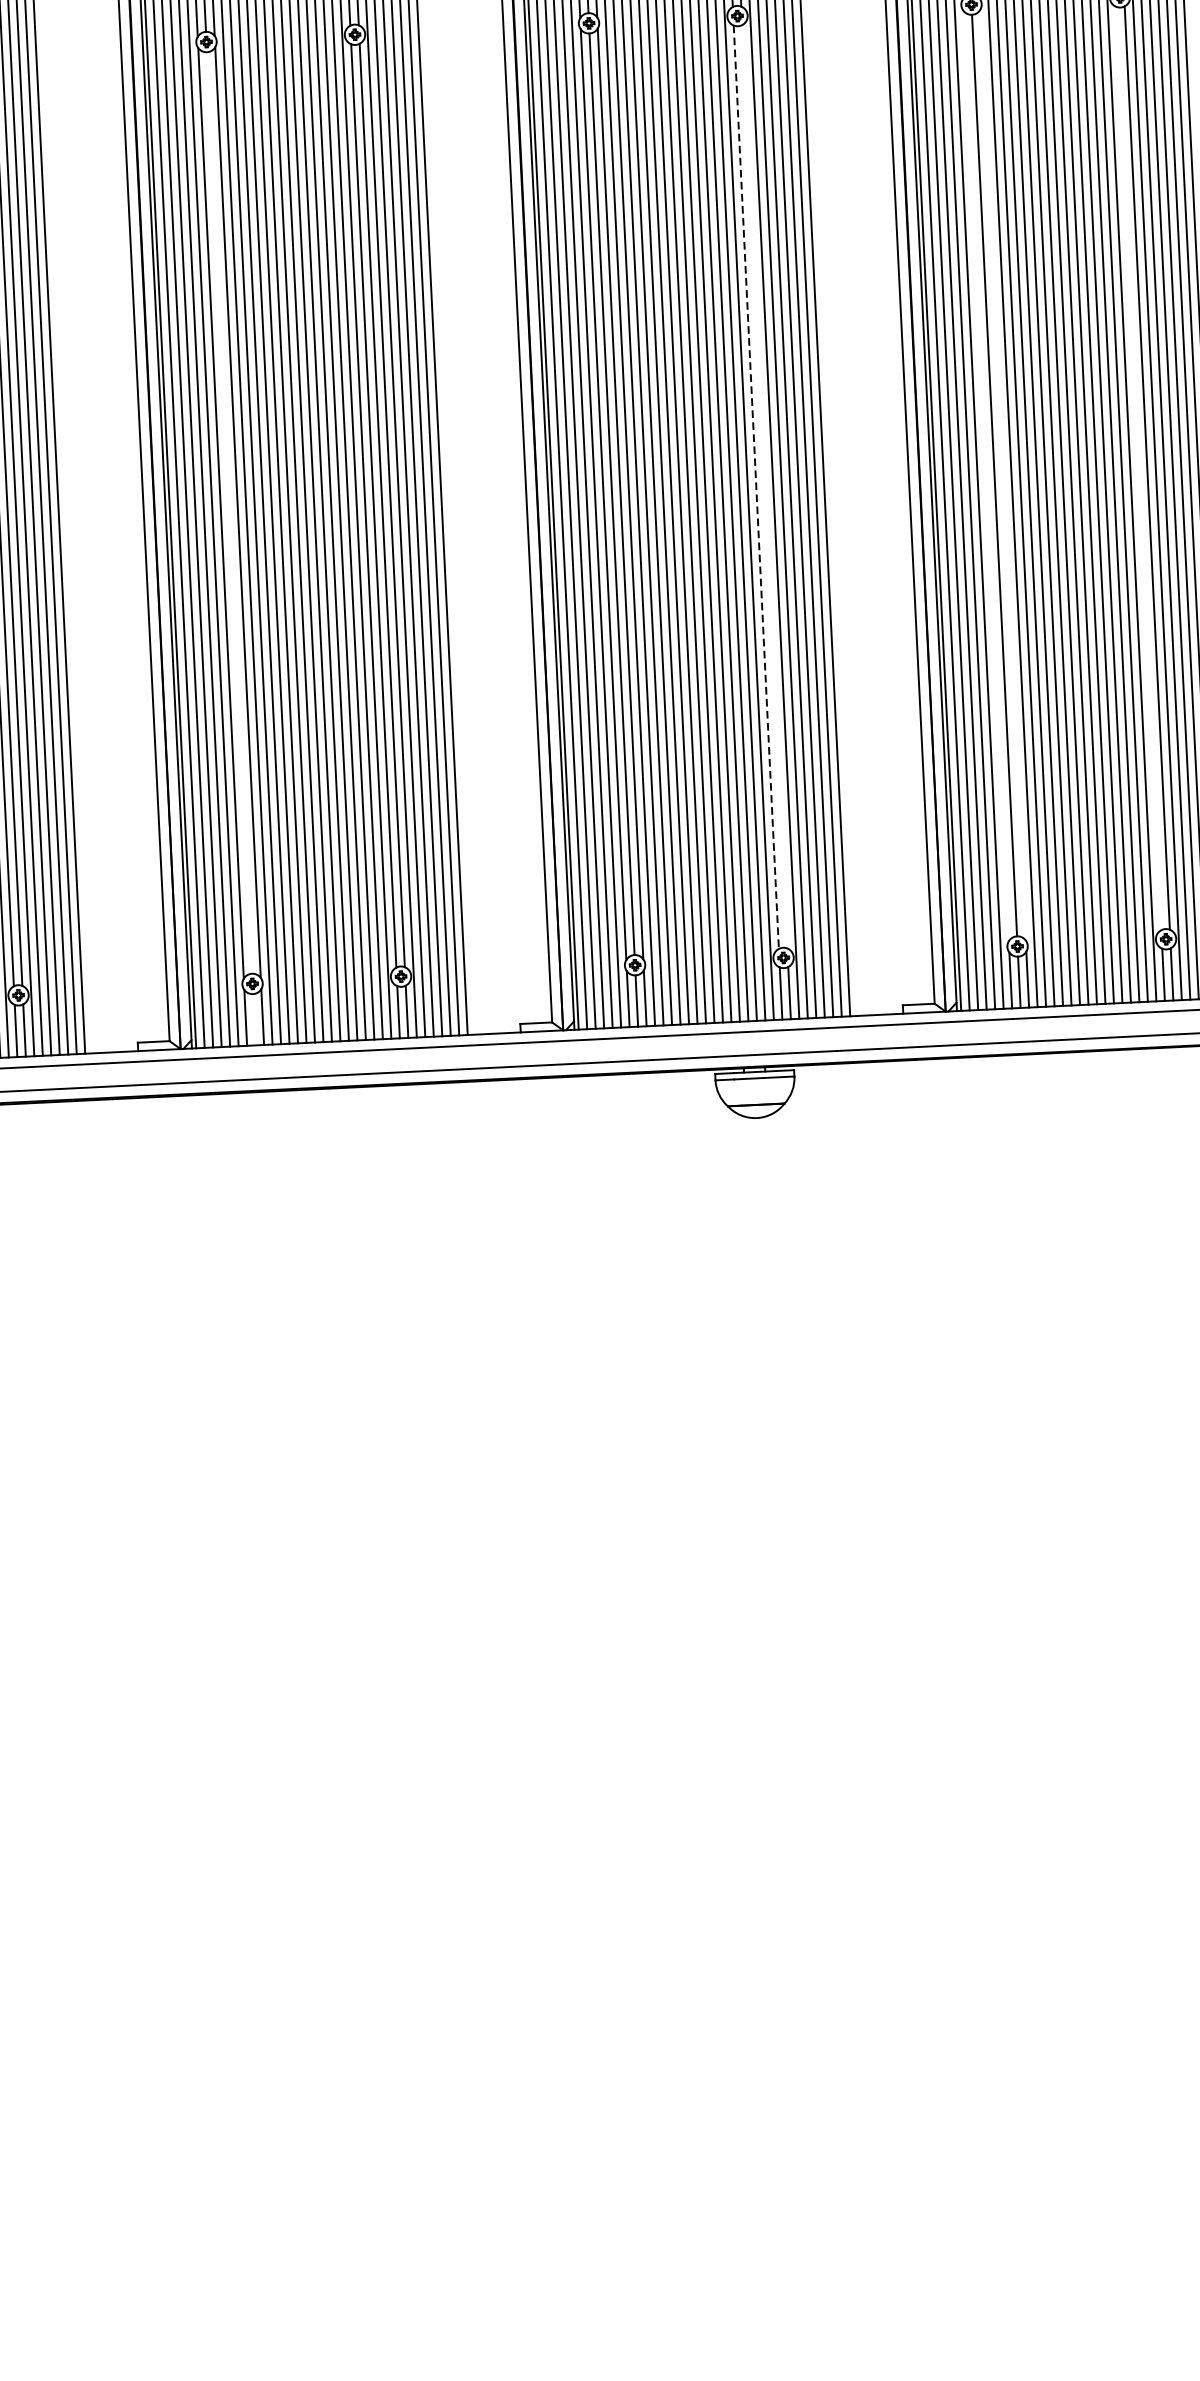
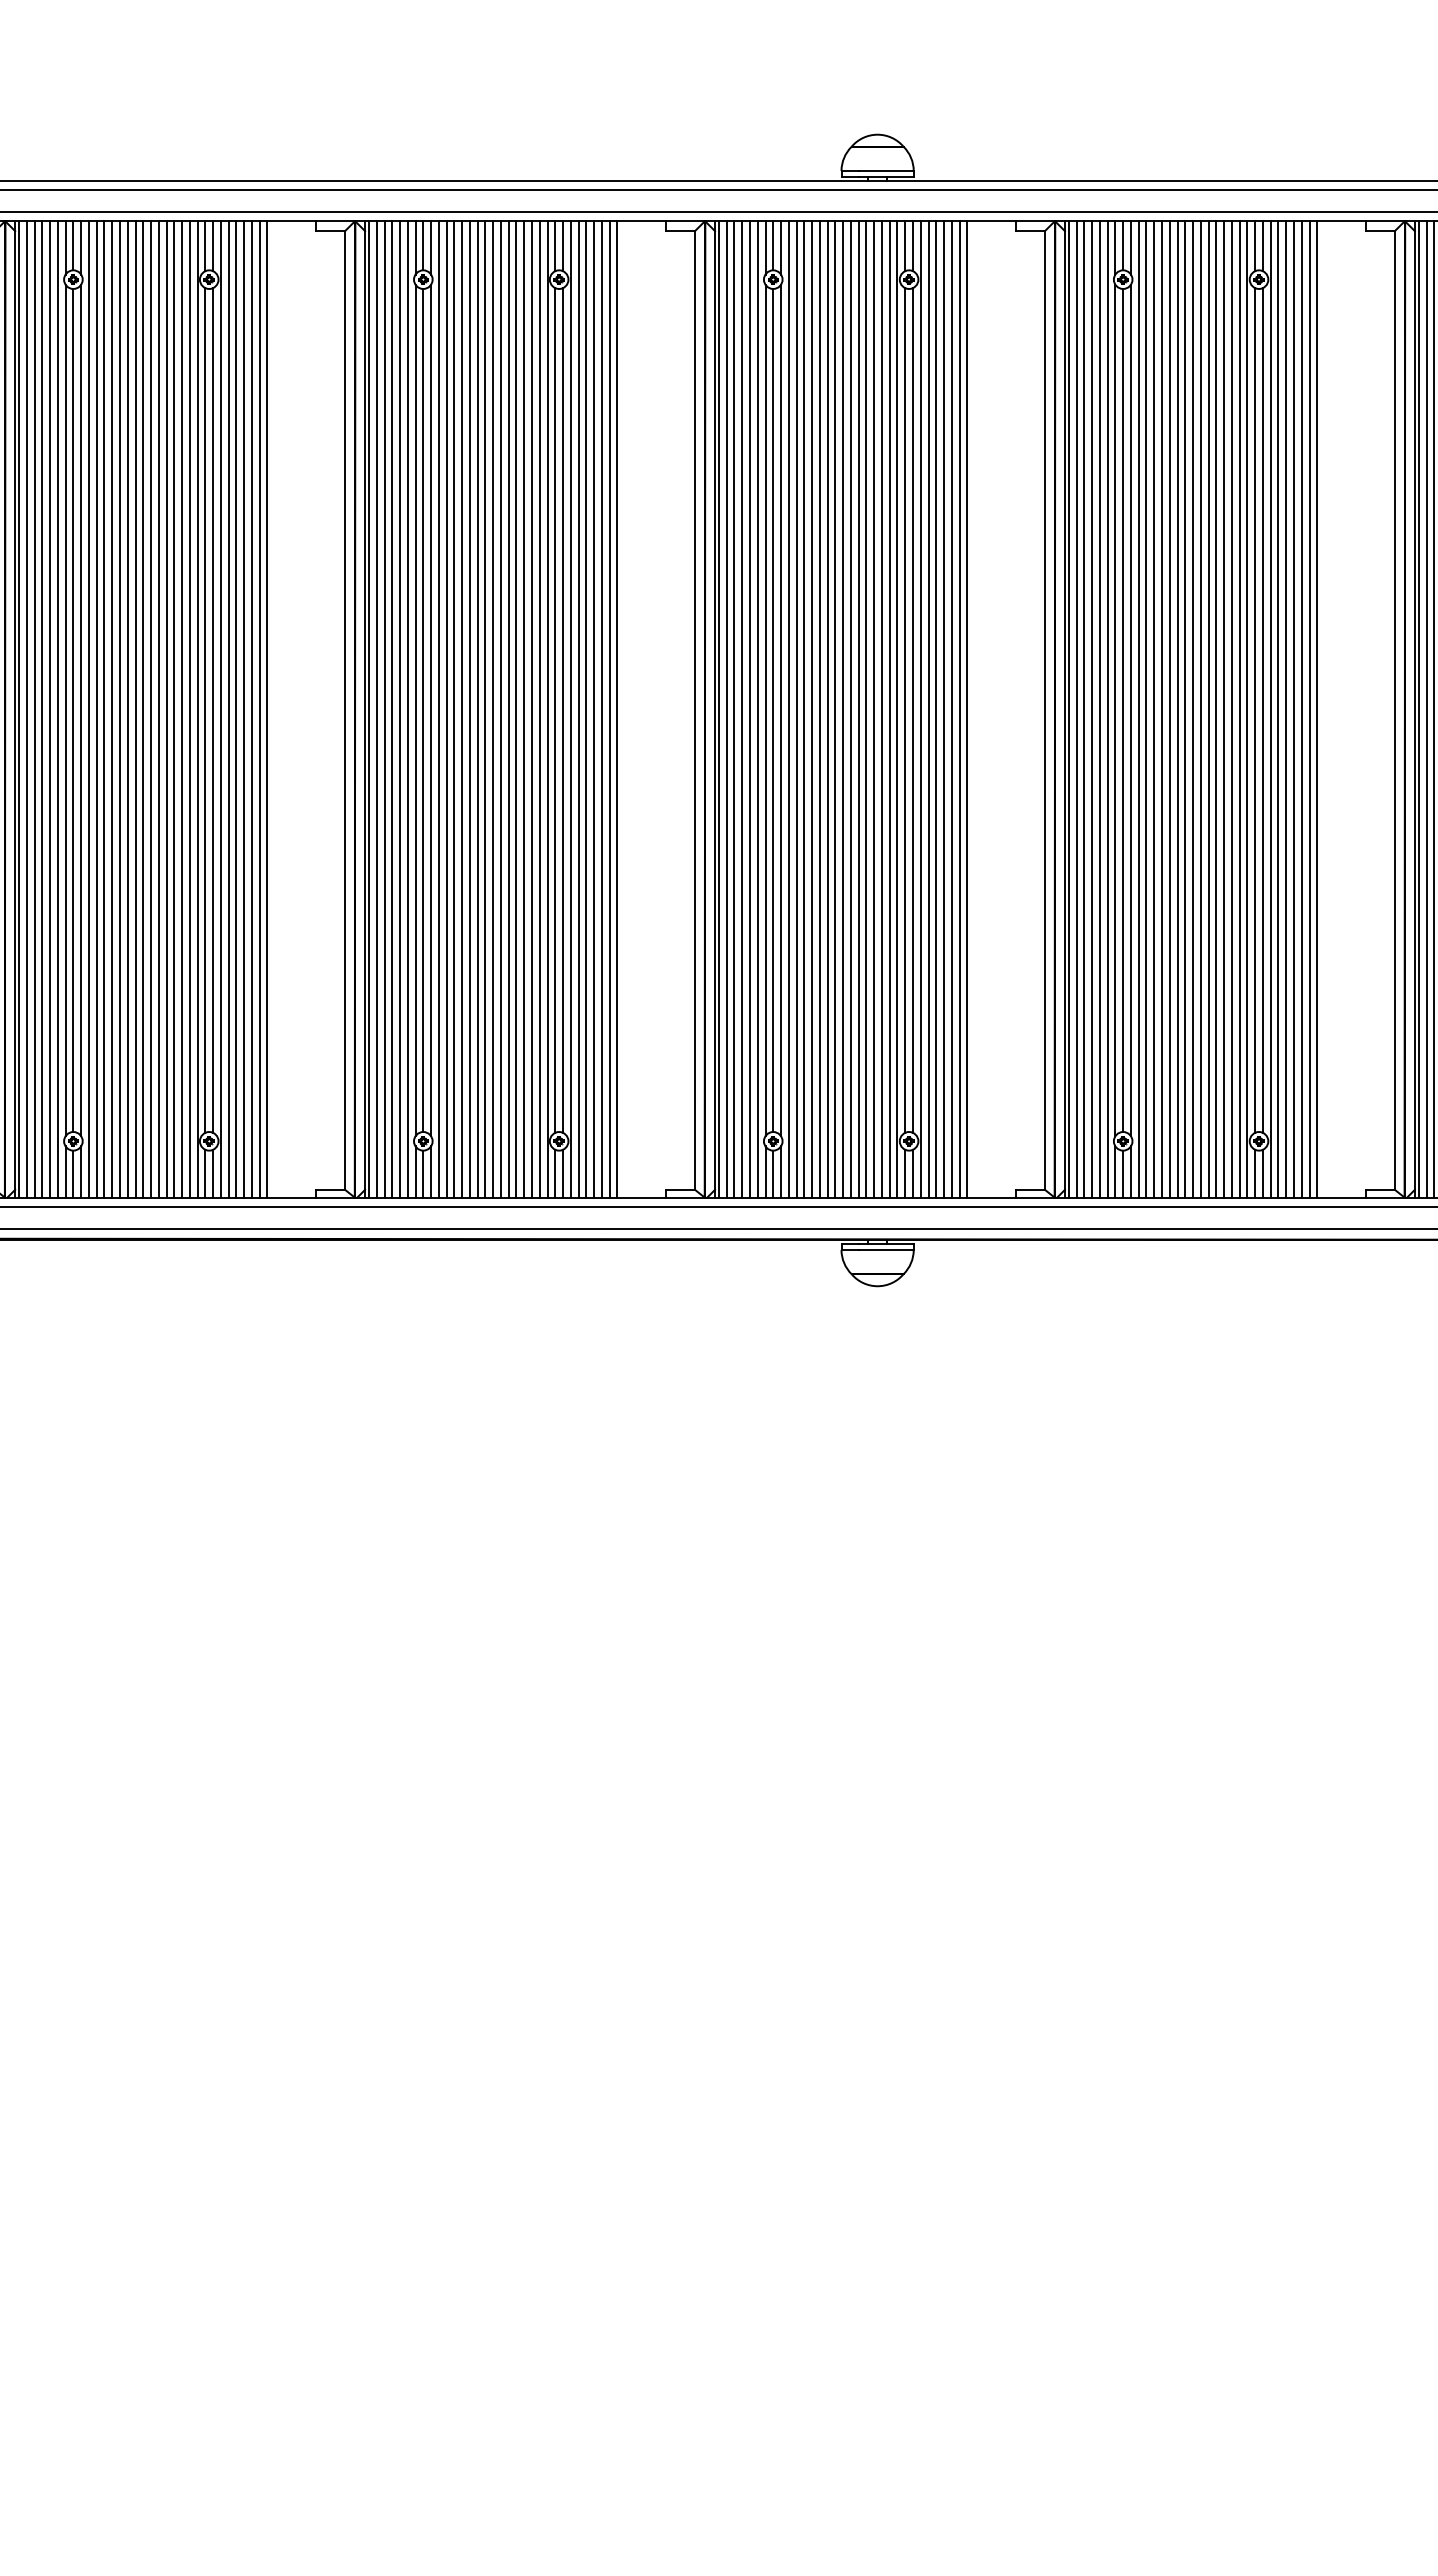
line: (1139, 468) -> (1255, 710), added
line: (1002, 475) -> (1130, 710), added
line: (986, 476) -> (1115, 710), added
line: (764, 486) -> (912, 710), added
line: (756, 487) -> (905, 710), dashed -> solid
line: (229, 512) -> (423, 710), added
line: (254, 1019) -> (423, 1173), added

